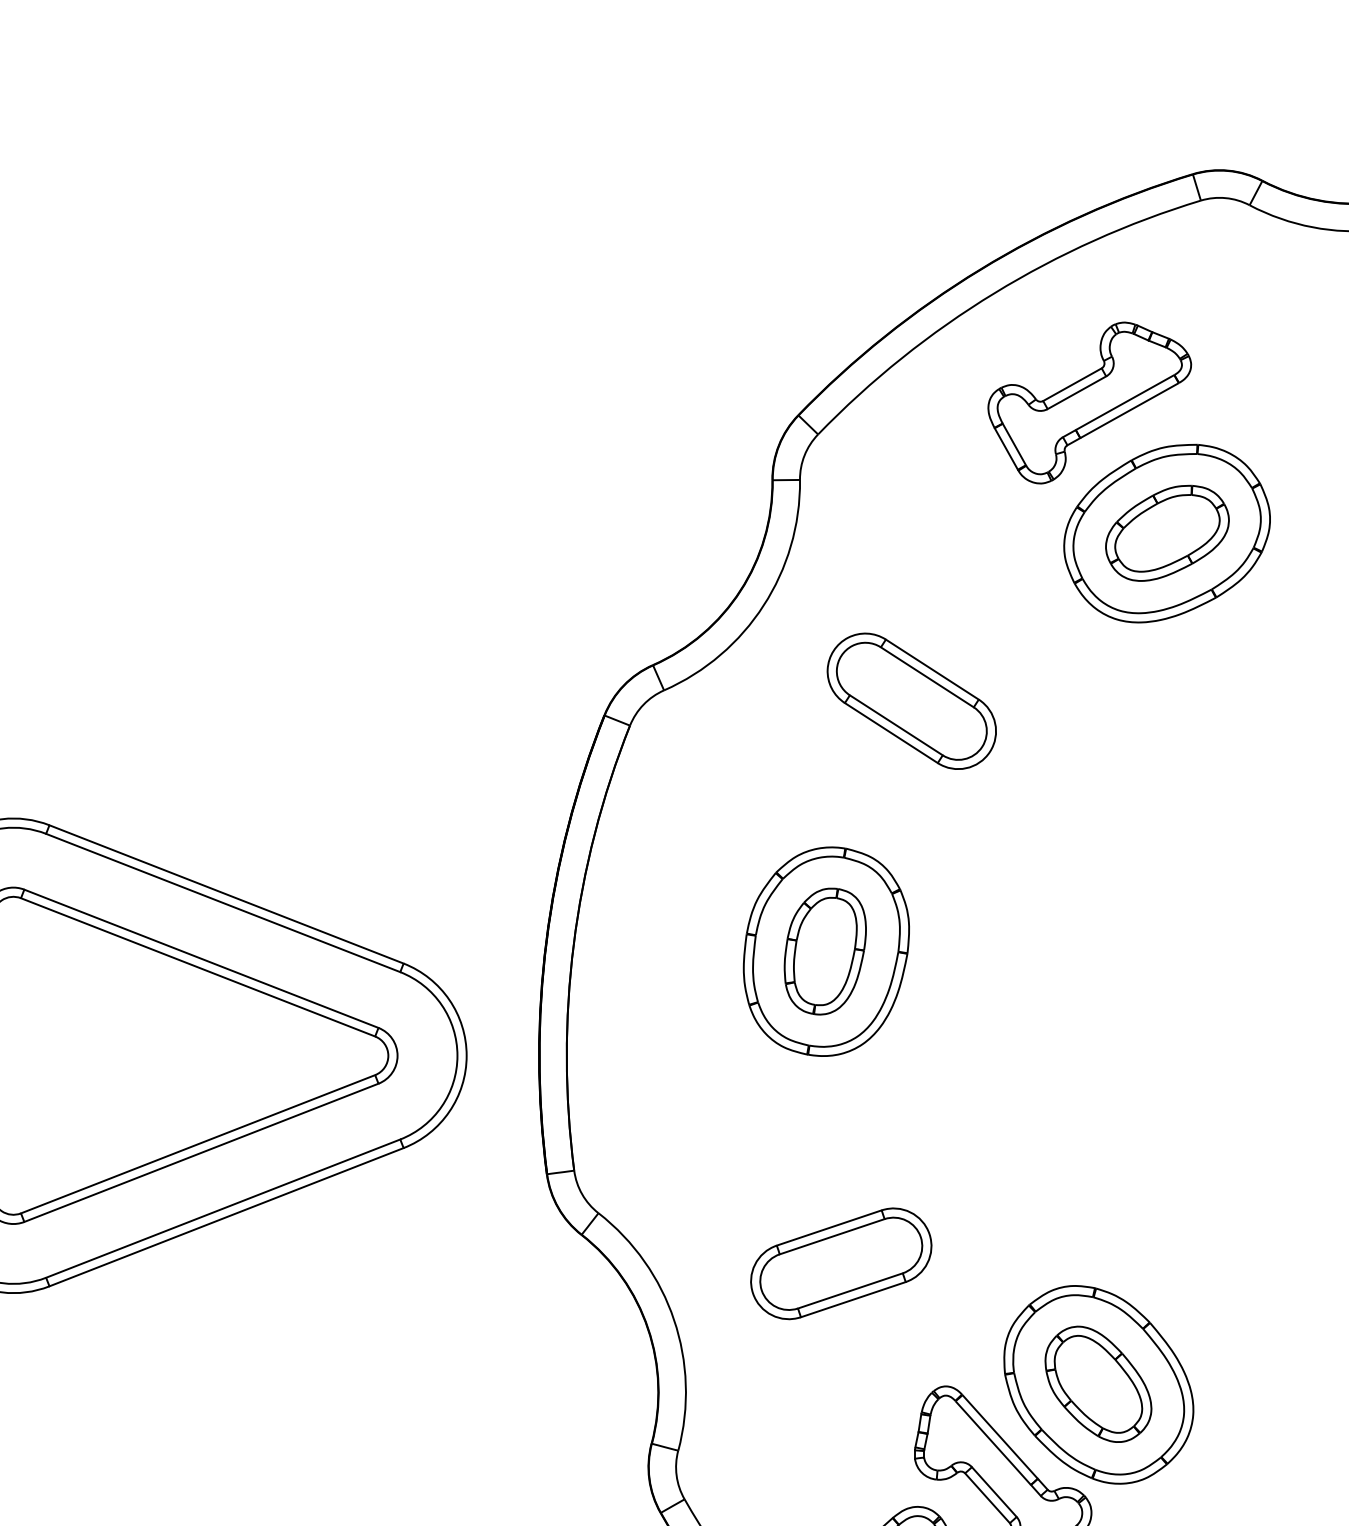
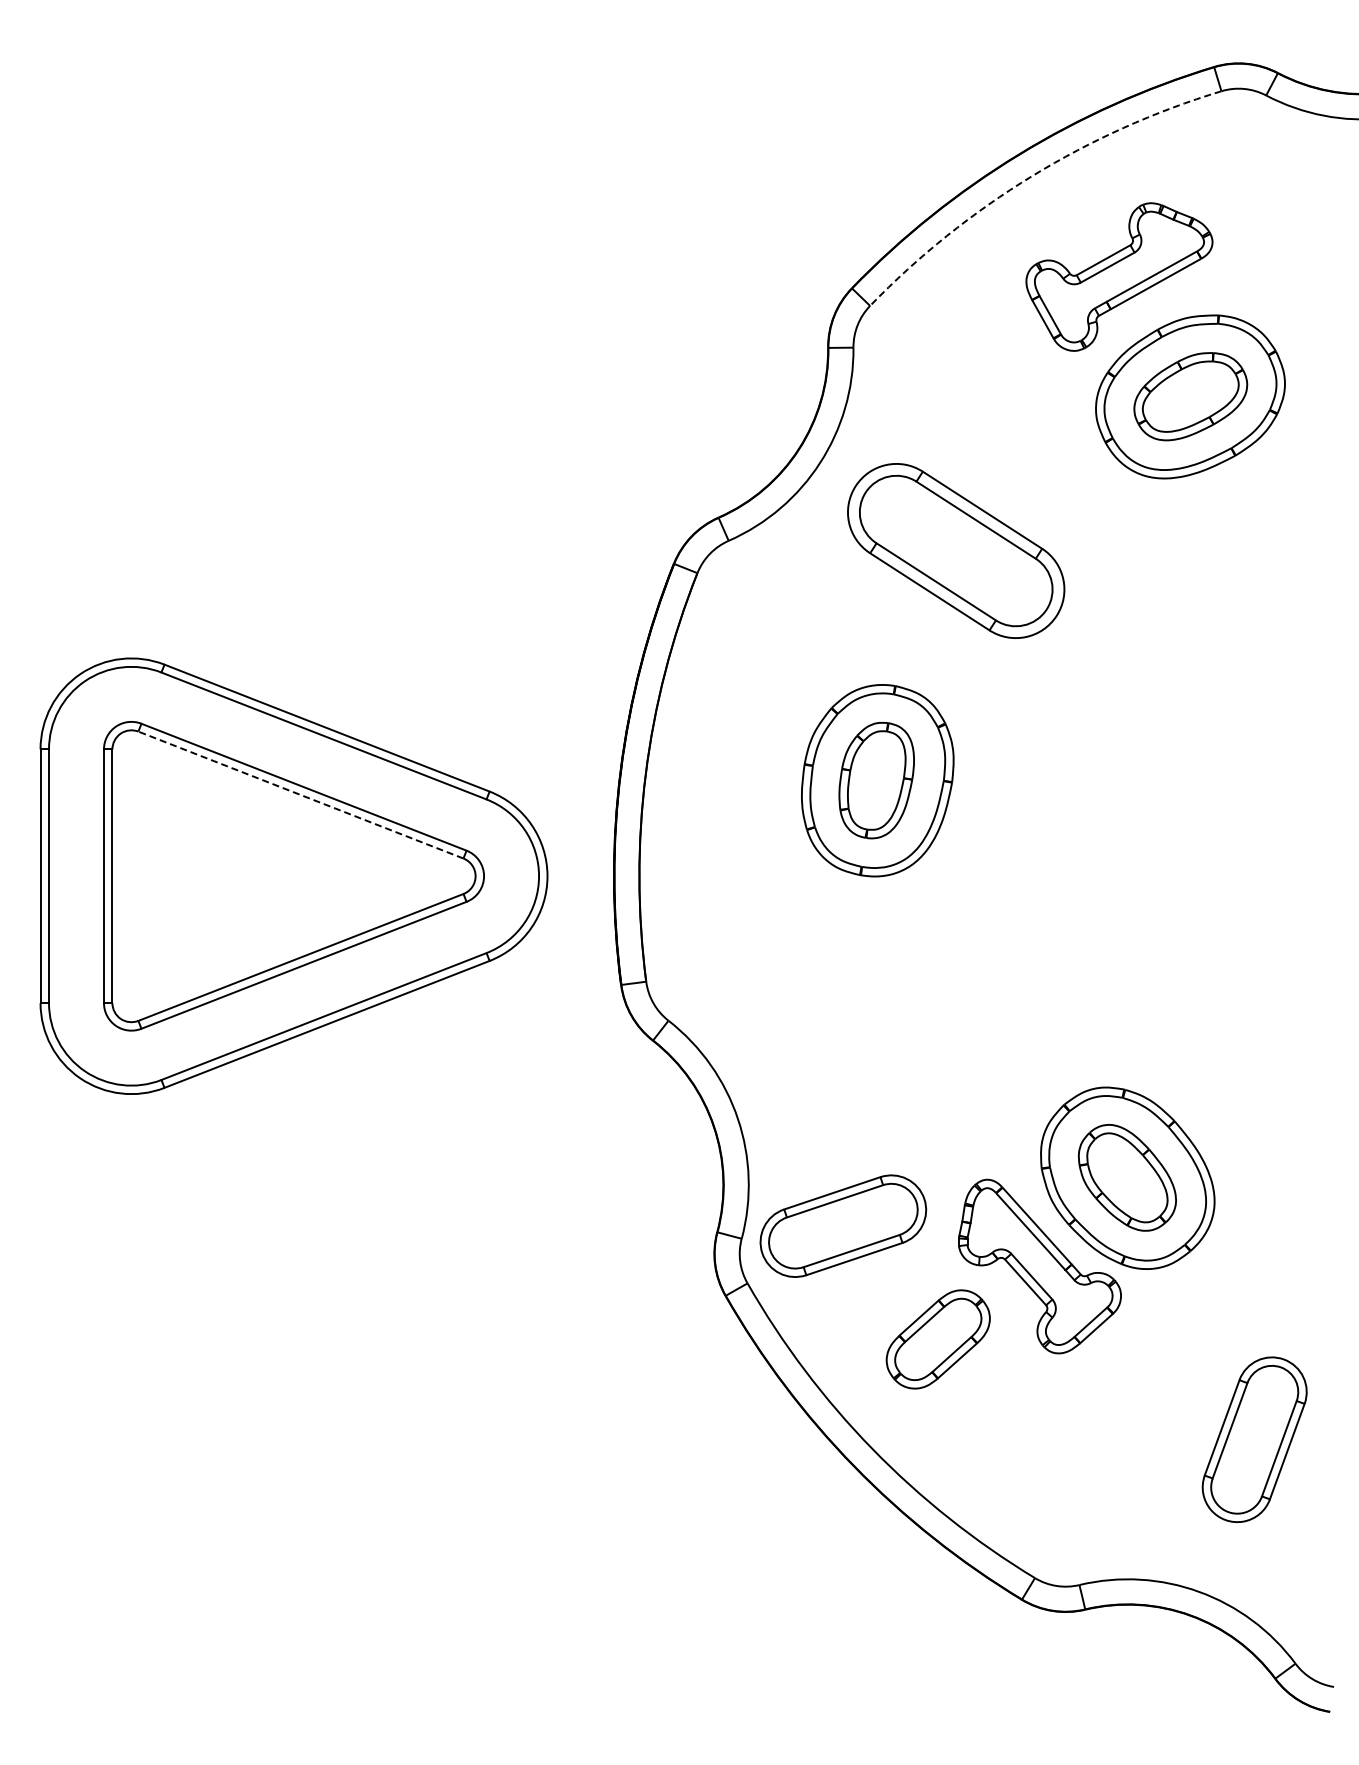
arc: (995, 293) -> (1032, 176), solid -> dashed
part: (911, 700) -> (955, 550), size x1.4
line: (197, 966) -> (300, 794), solid -> dashed
part: (841, 1263) -> (843, 1225), moved

